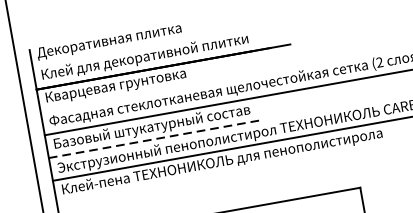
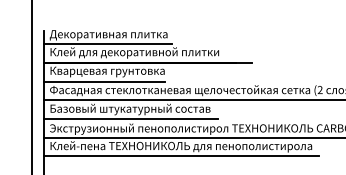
line: (109, 53) -> (107, 44), added
line: (114, 98) -> (104, 81), added
line: (155, 139) -> (131, 119), dashed -> solid
line: (224, 173) -> (181, 156), added

